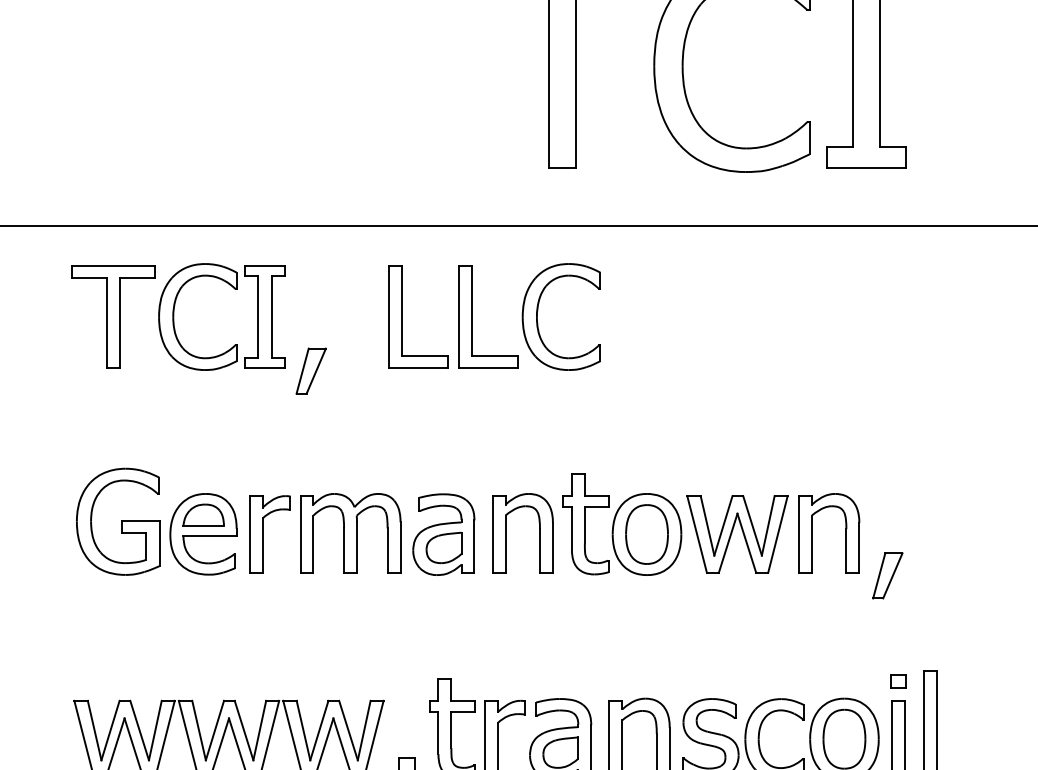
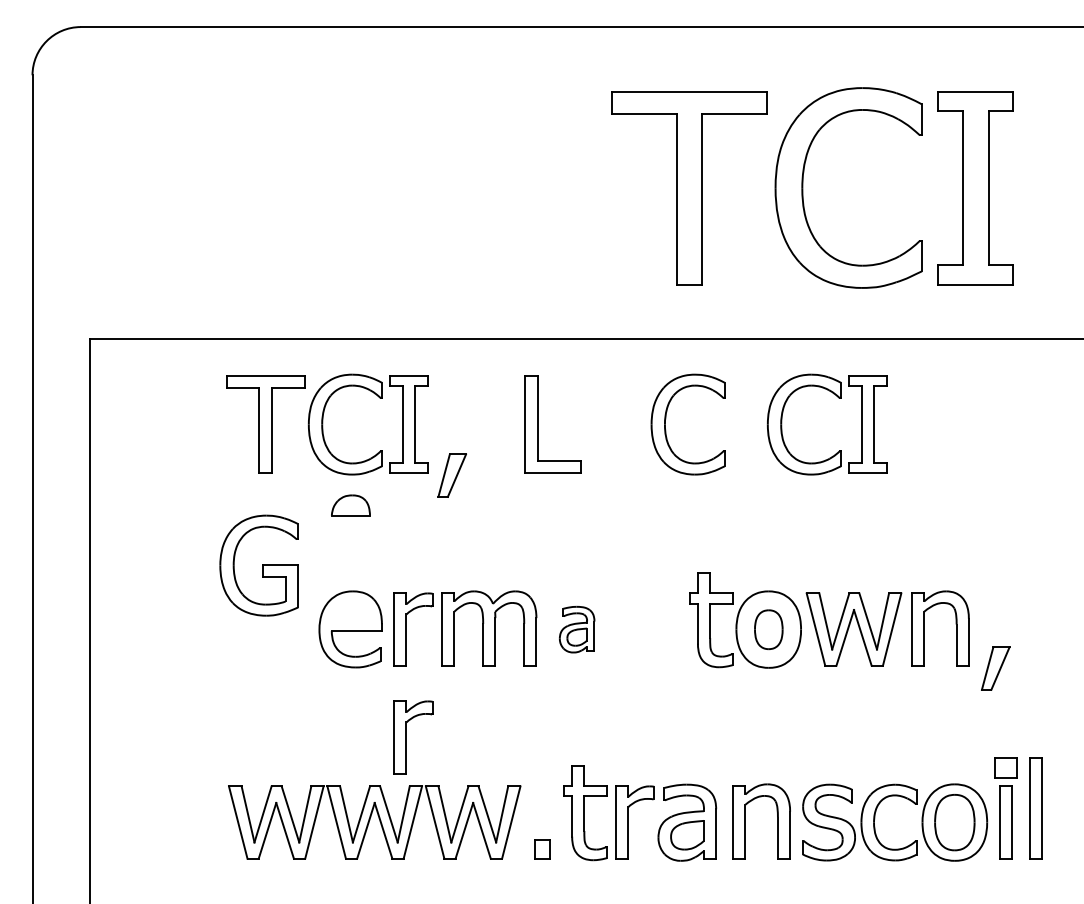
part: (721, 289) -> (838, 398), added
part: (472, 316) -> (604, 424), removed
part: (203, 515) -> (350, 505), moved
part: (117, 521) -> (258, 565), moved
part: (505, 533) -> (635, 628), removed
part: (443, 534) -> (576, 629), size x0.6
part: (646, 534) -> (768, 629), size x0.7
part: (262, 648) -> (406, 737), added
part: (898, 680) -> (1005, 767), size x1.6

